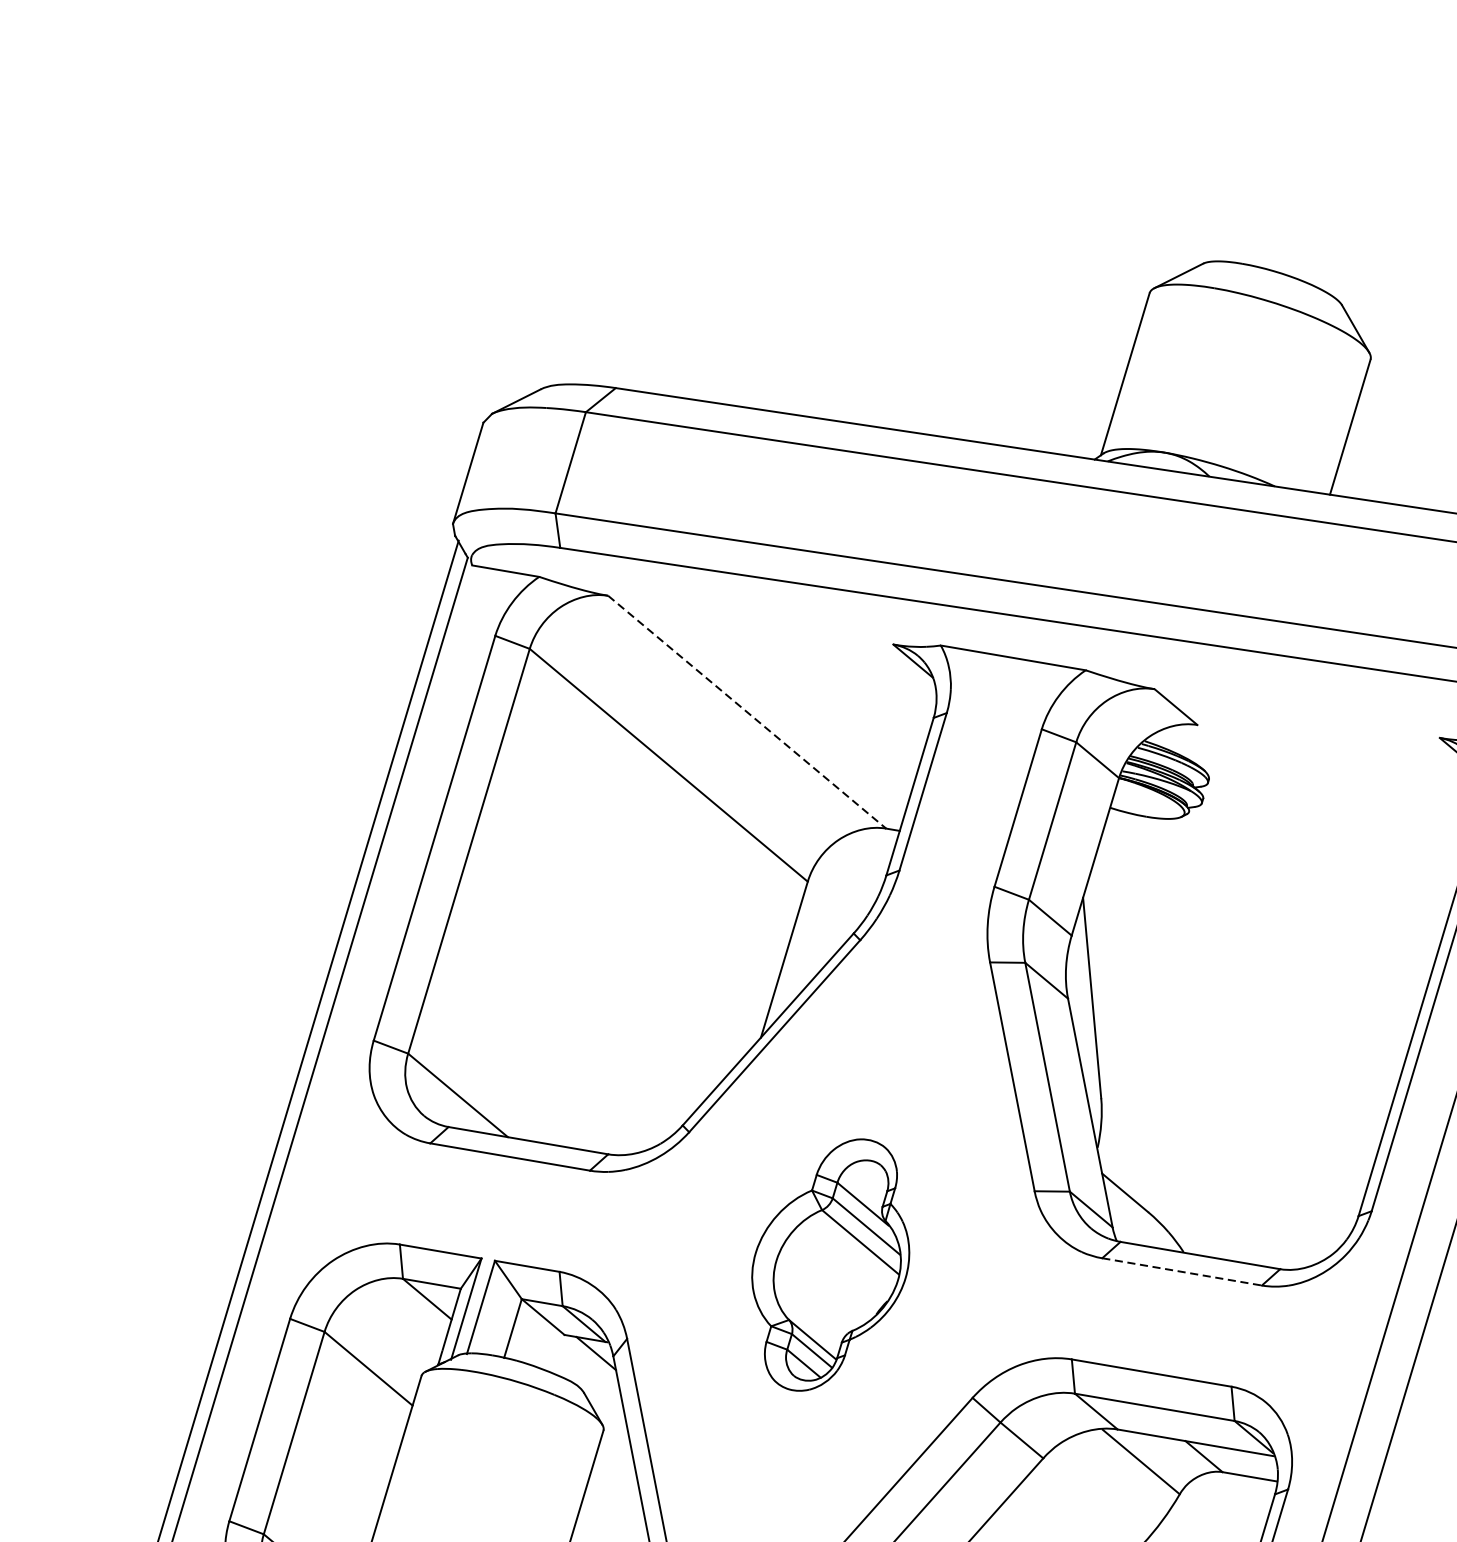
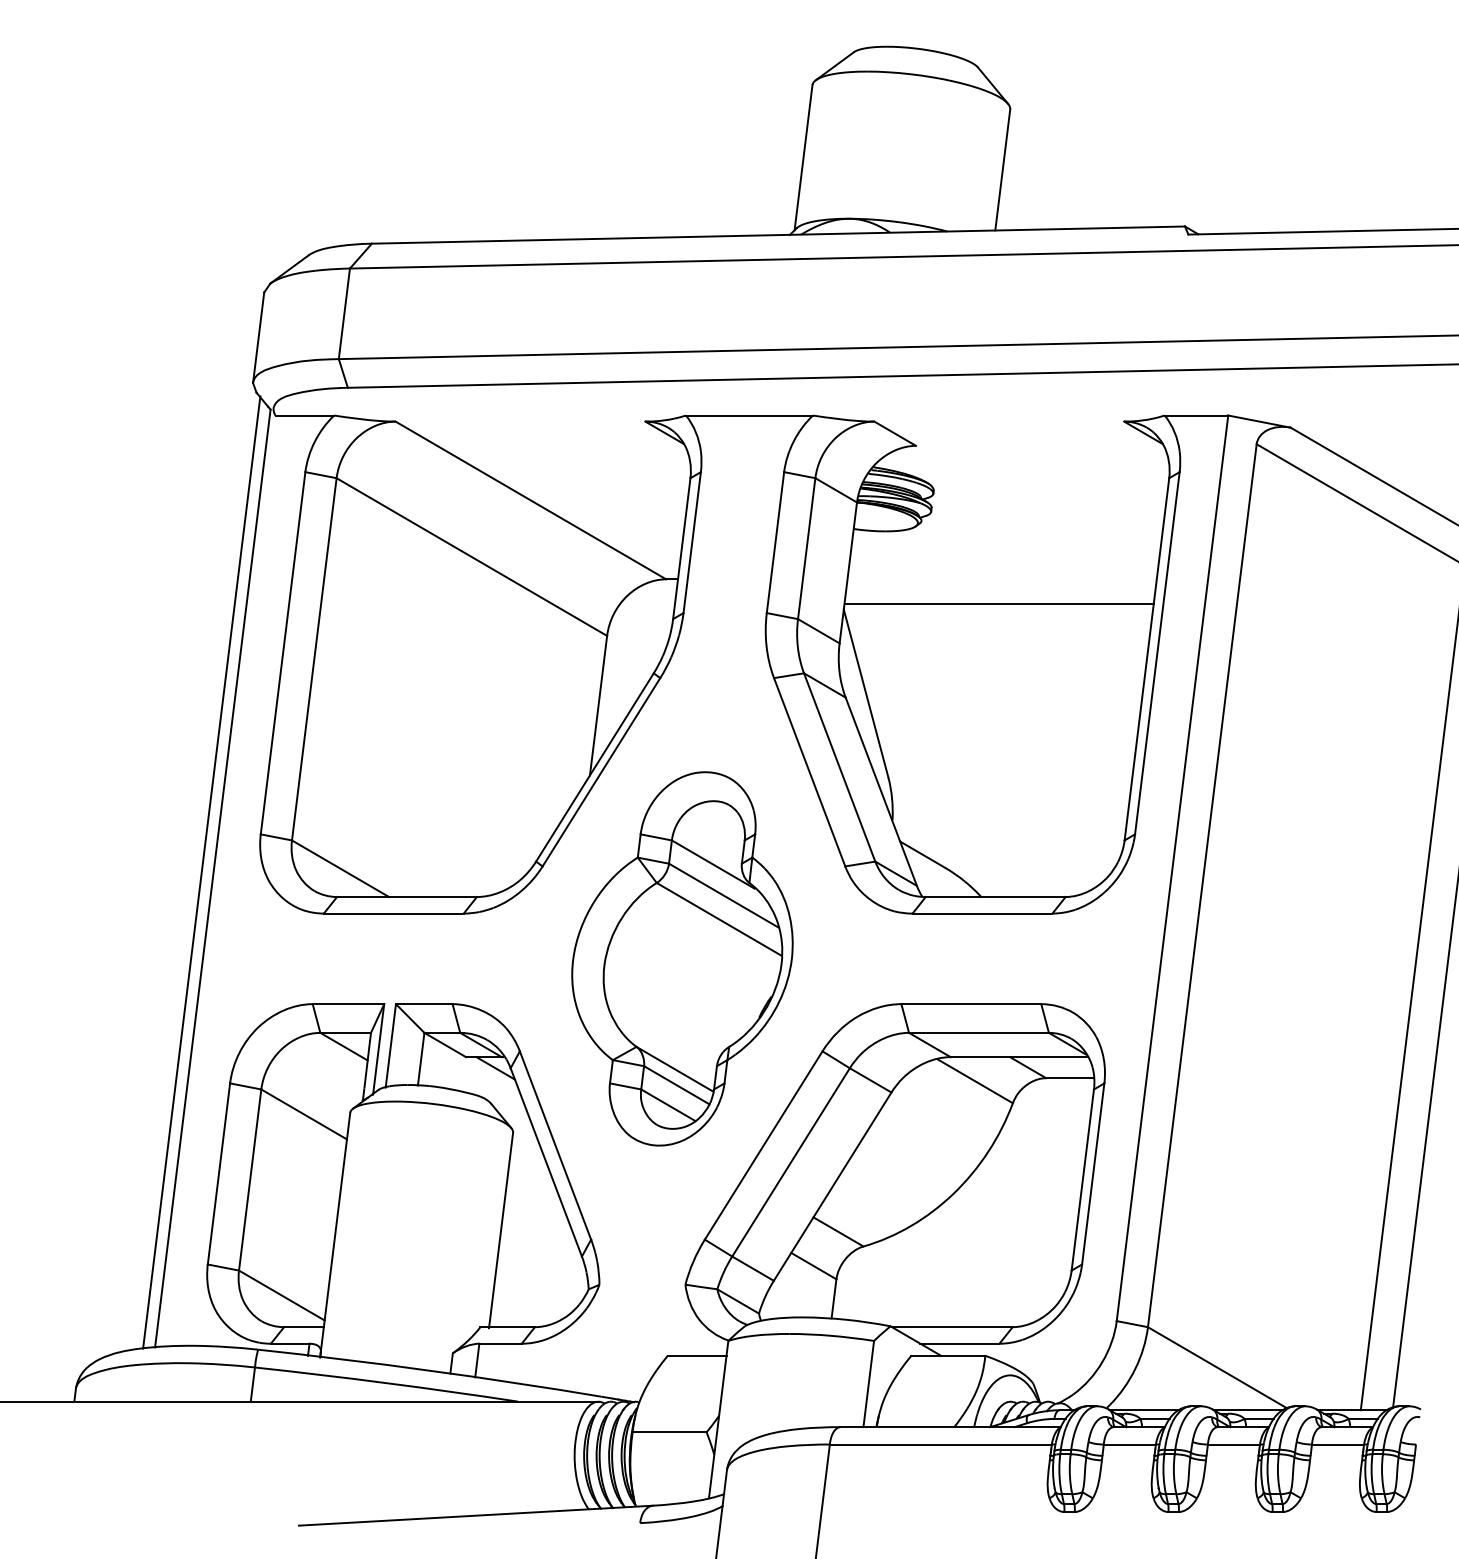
line: (746, 712) -> (530, 500), dashed -> solid
line: (1260, 921) -> (998, 603), added
part: (830, 1264) -> (682, 958), size x1.67
line: (1182, 1271) -> (982, 913), dashed -> solid

